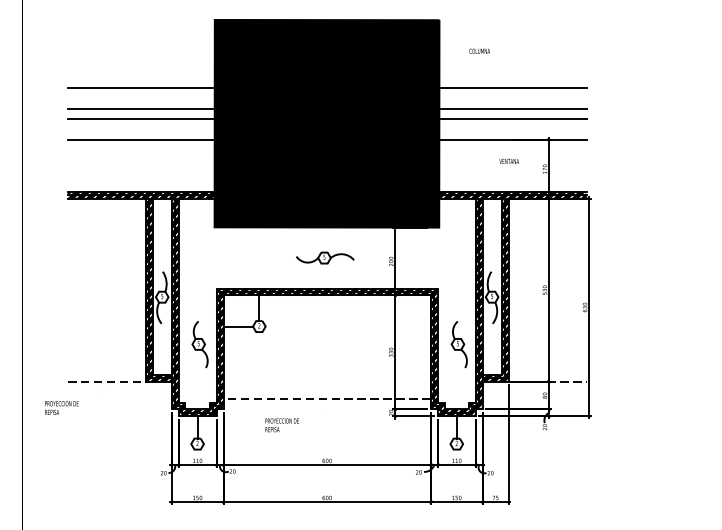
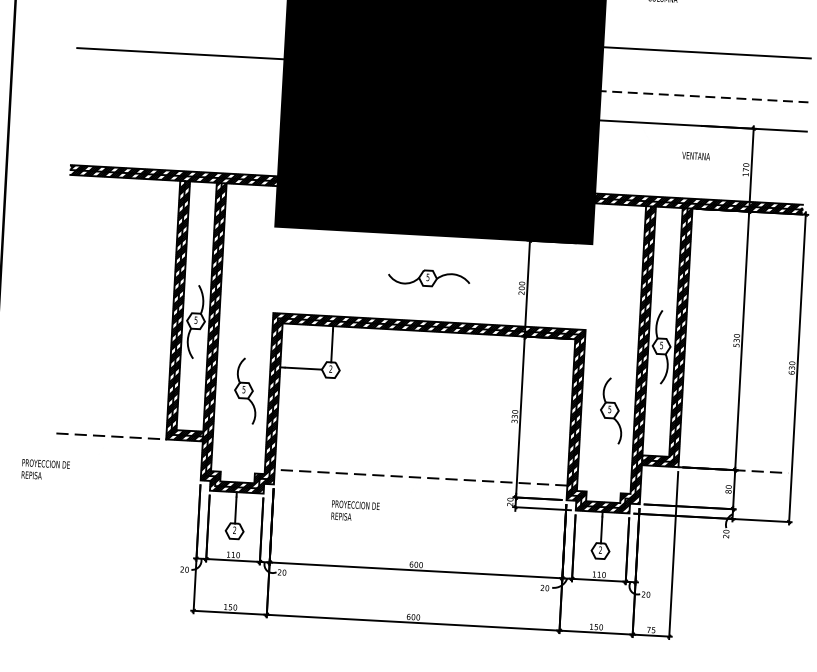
line: (140, 88) -> (181, 24), removed
line: (512, 108) -> (704, 81), removed
line: (140, 119) -> (178, 68), removed
line: (512, 119) -> (703, 97), solid -> dashed
line: (140, 139) -> (177, 96), removed

